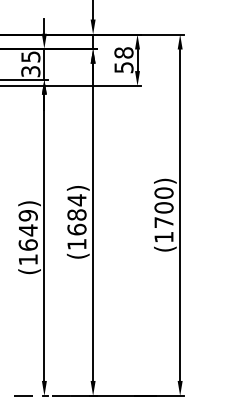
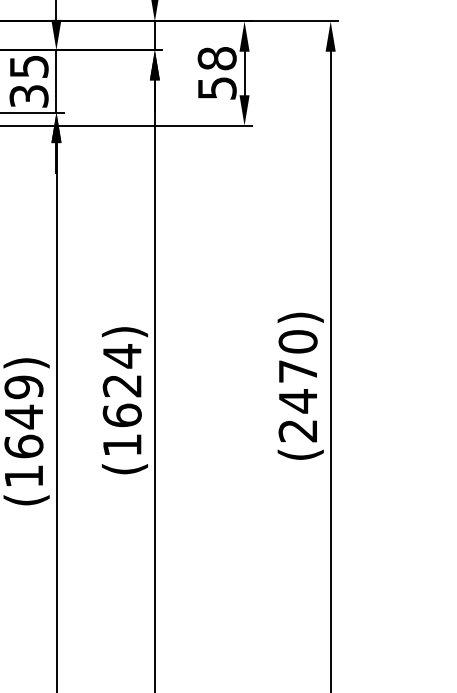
text: (76, 214) -> (121, 384), (1684) -> (1624)
text: (163, 222) -> (297, 401), (1700) -> (2470)

